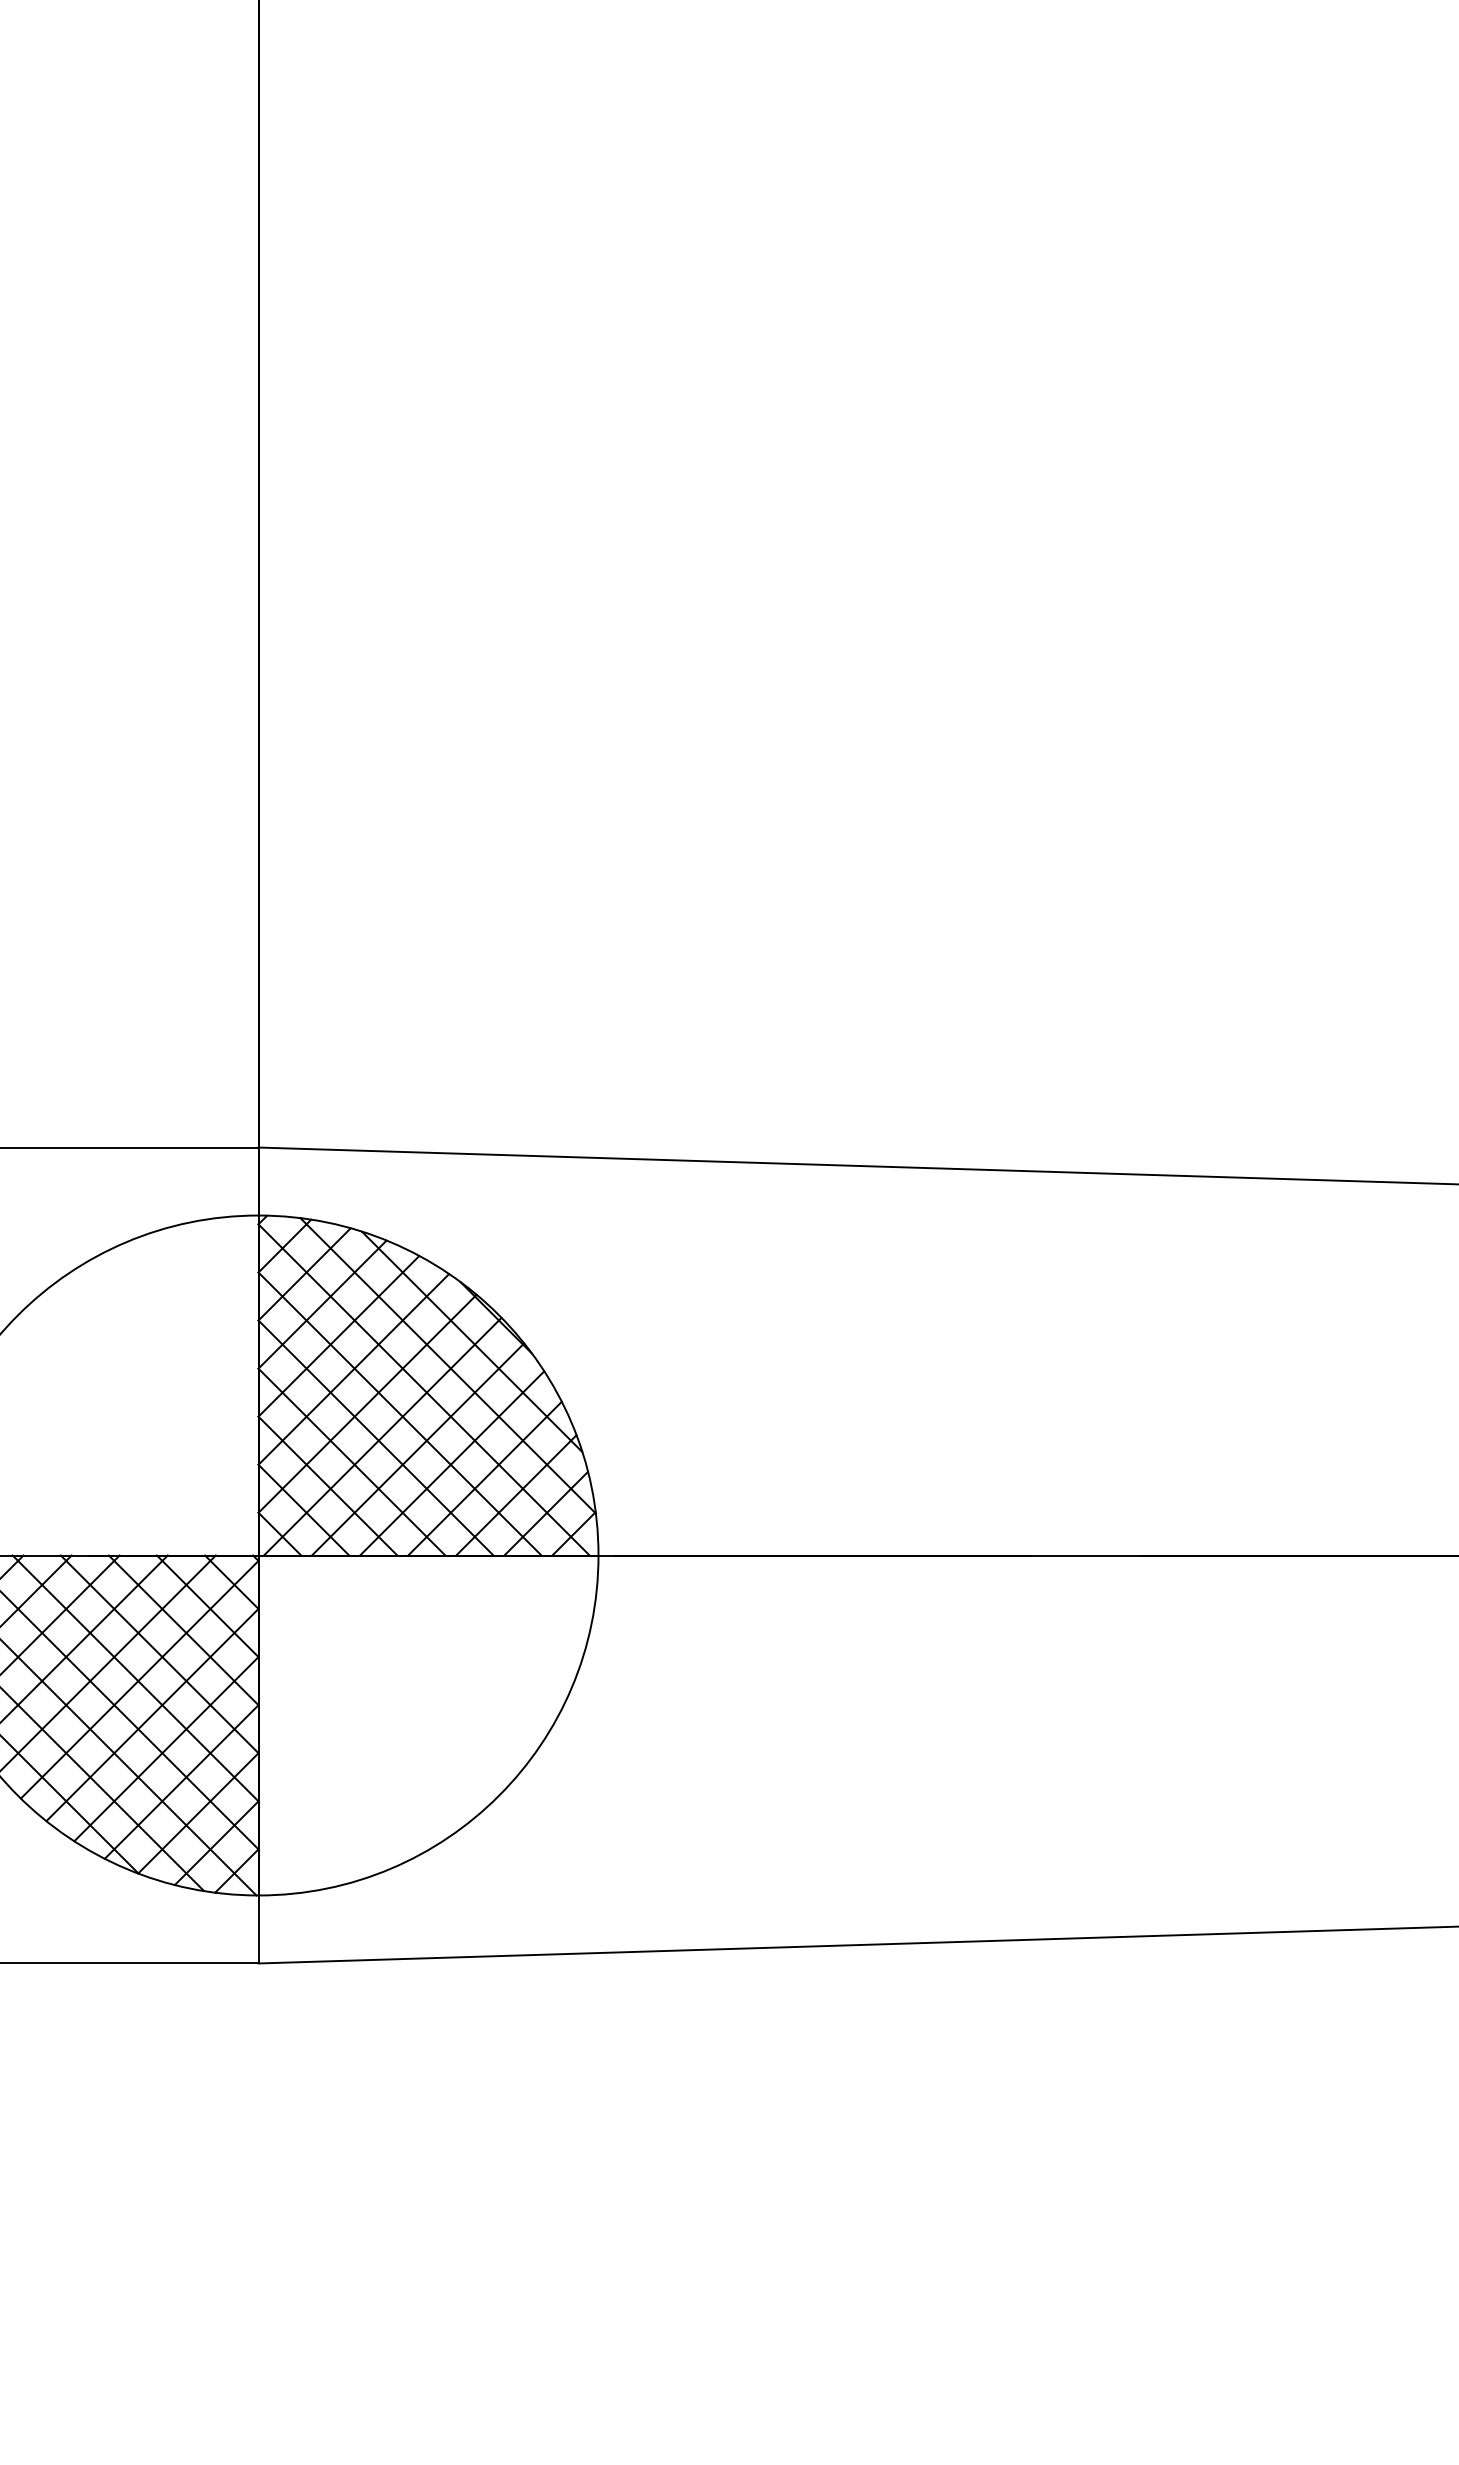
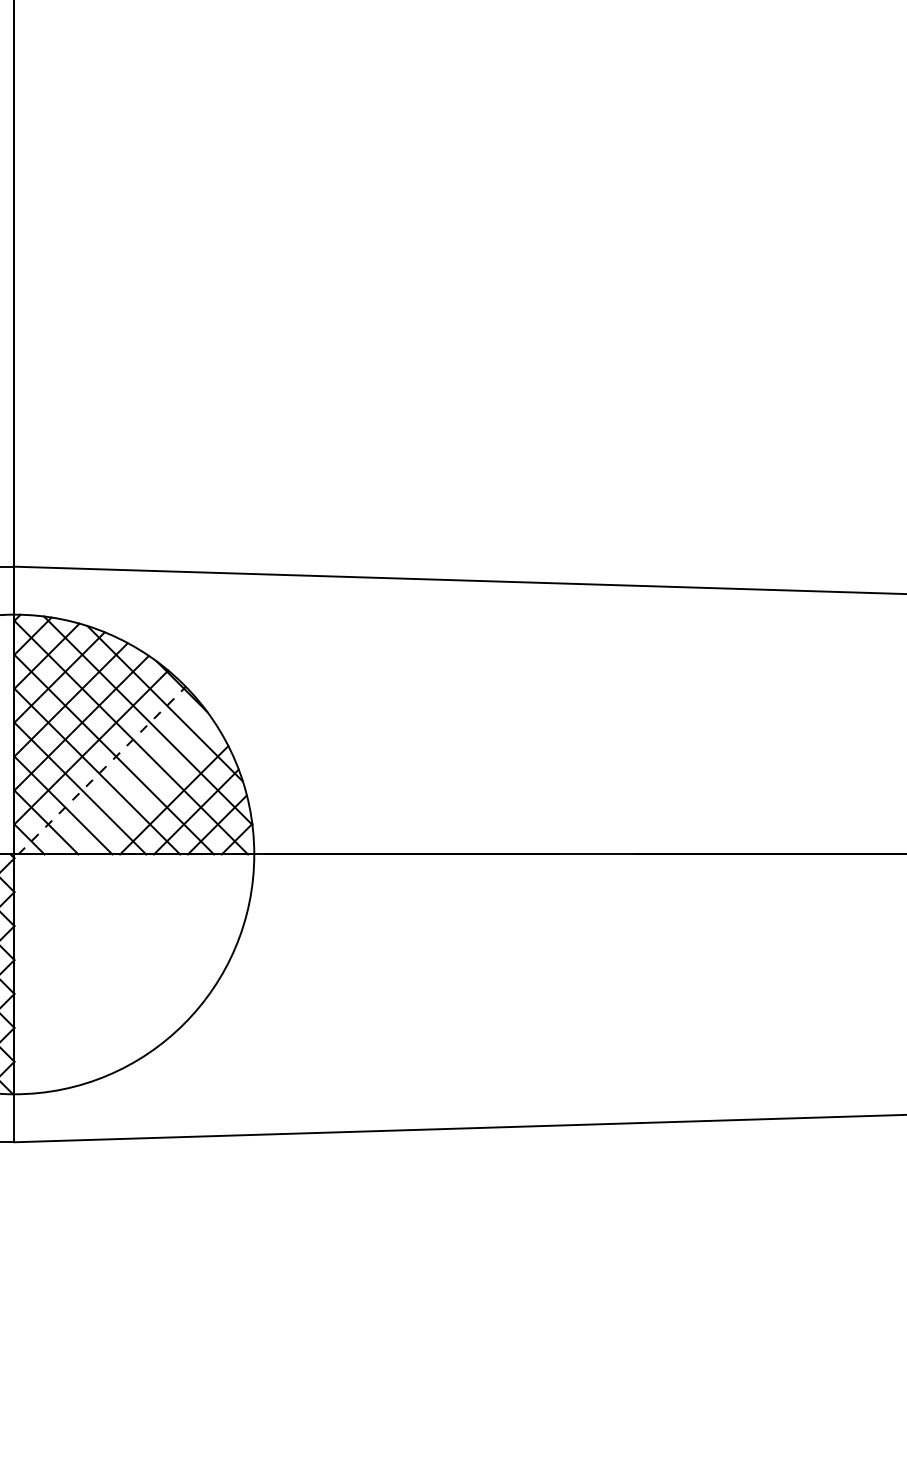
line: (382, 1436) -> (101, 770), solid -> dashed
line: (417, 1449) -> (126, 779), removed
line: (452, 1463) -> (151, 789), removed

